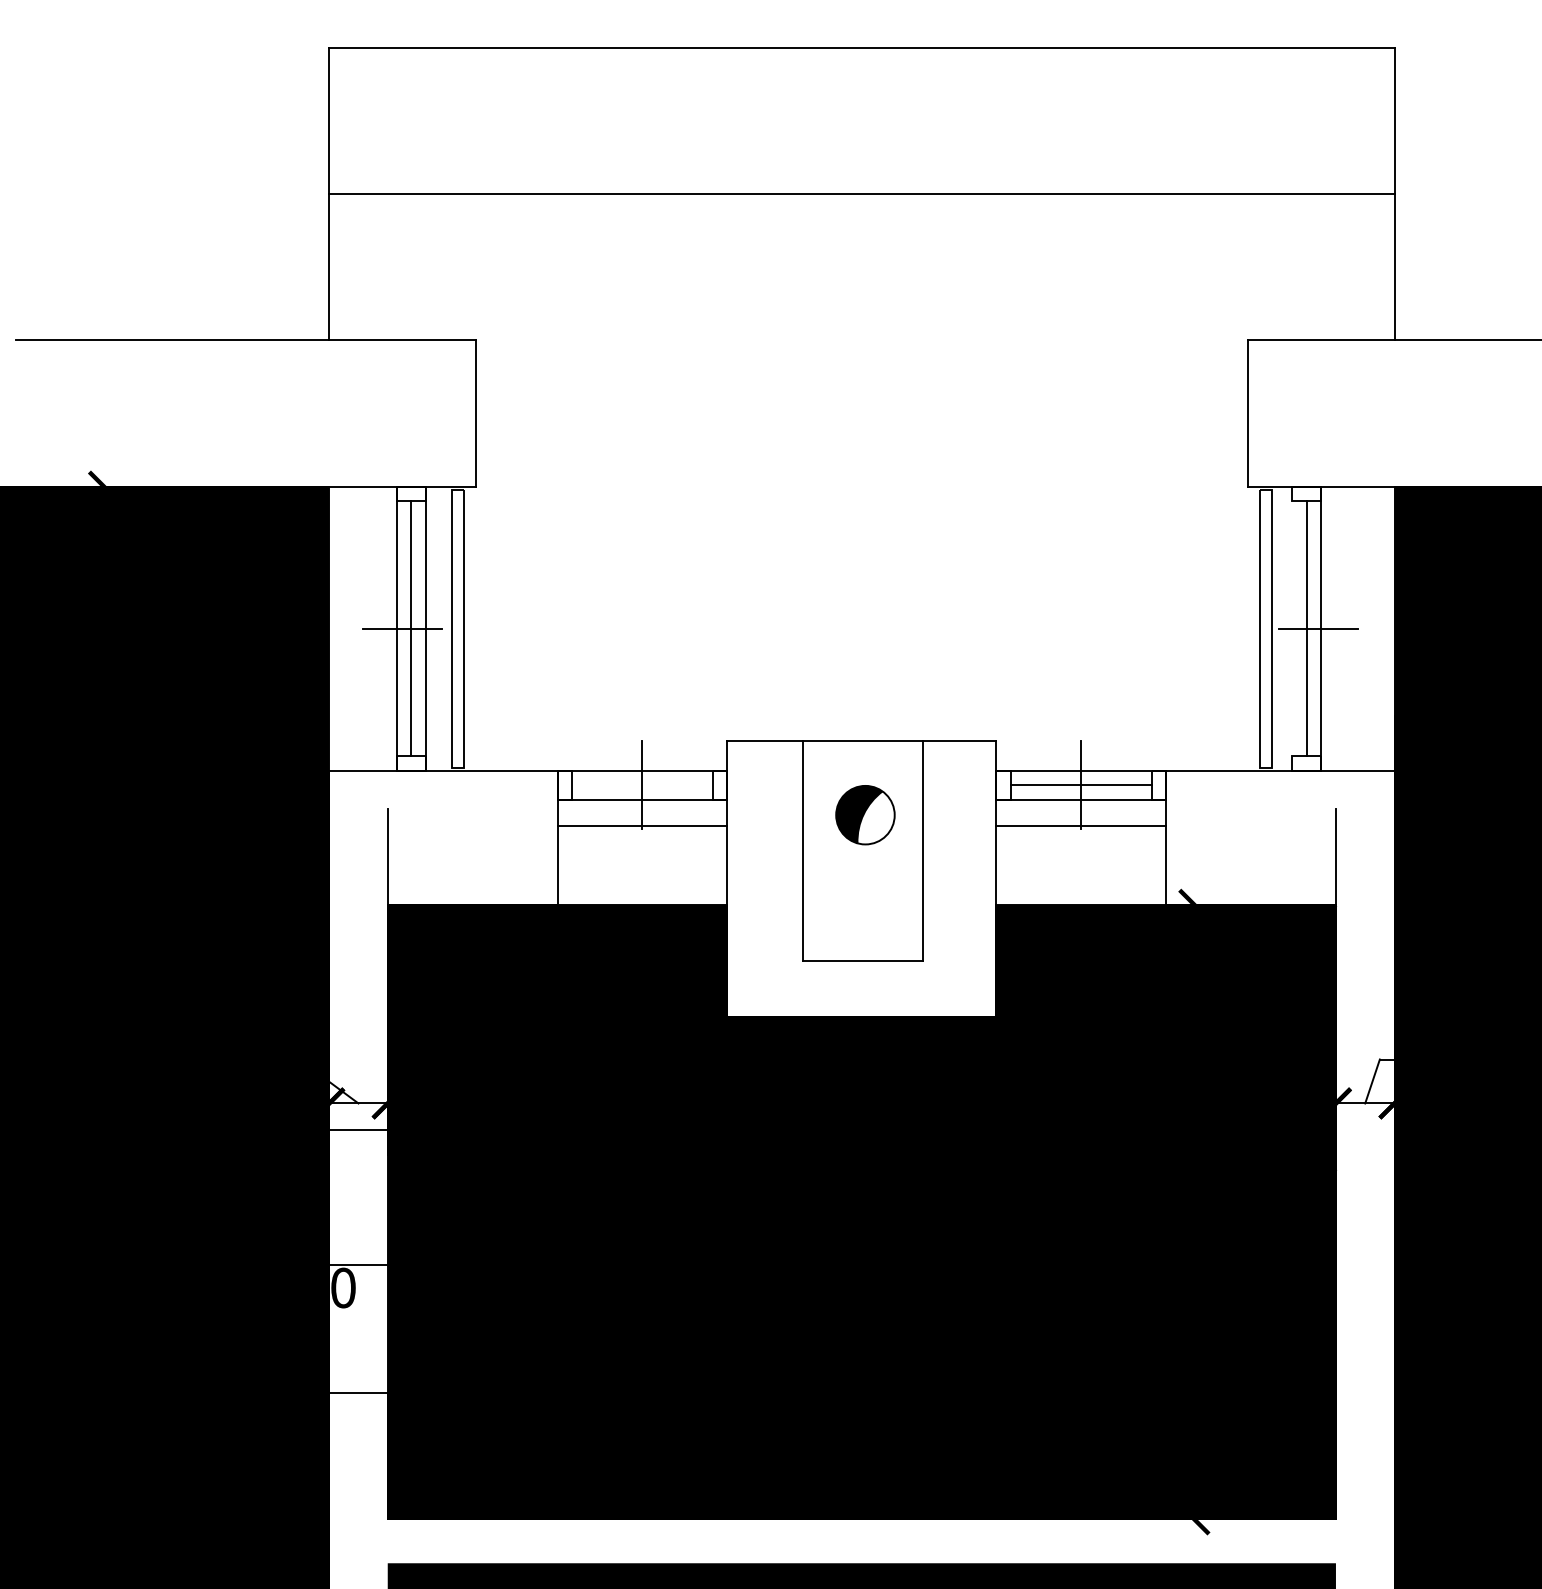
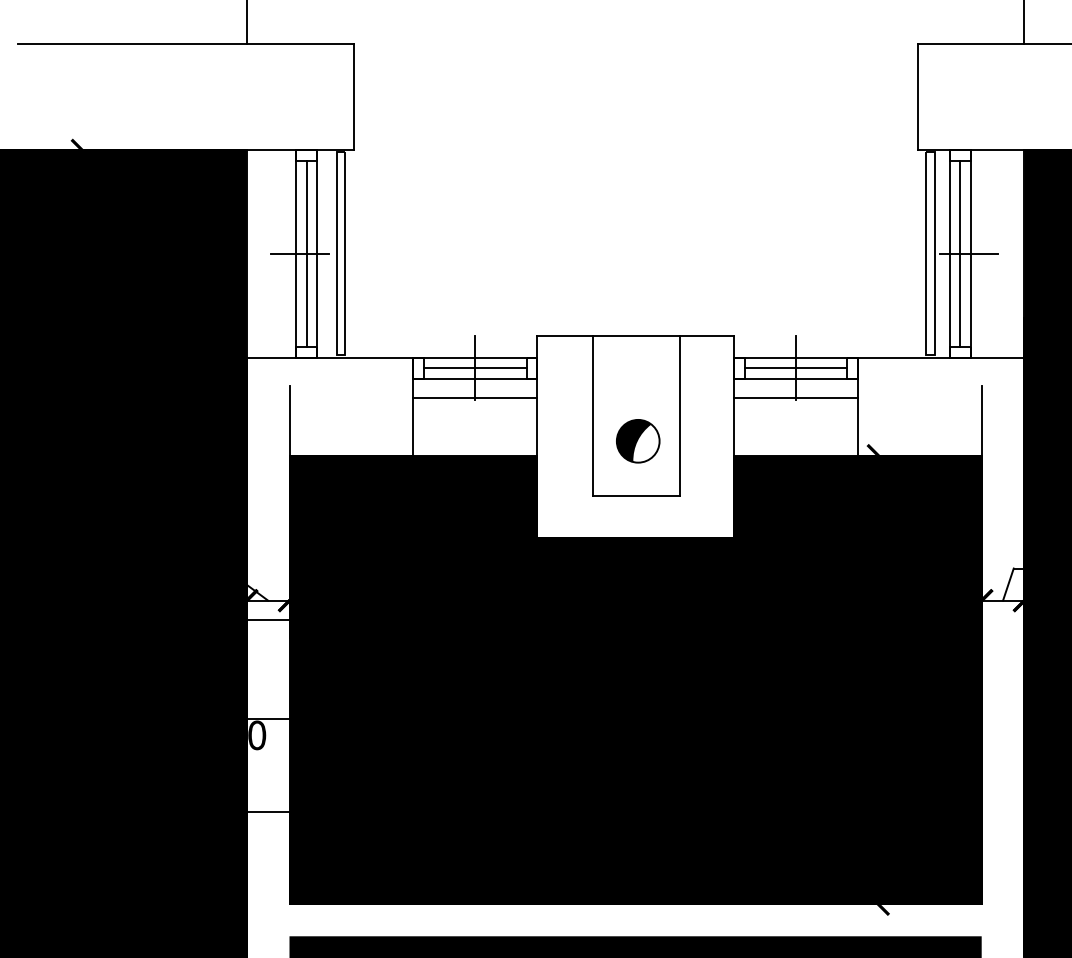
line: (1292, 628) -> (949, 253), added
line: (642, 785) -> (475, 368), added
part: (865, 815) -> (638, 441), moved

